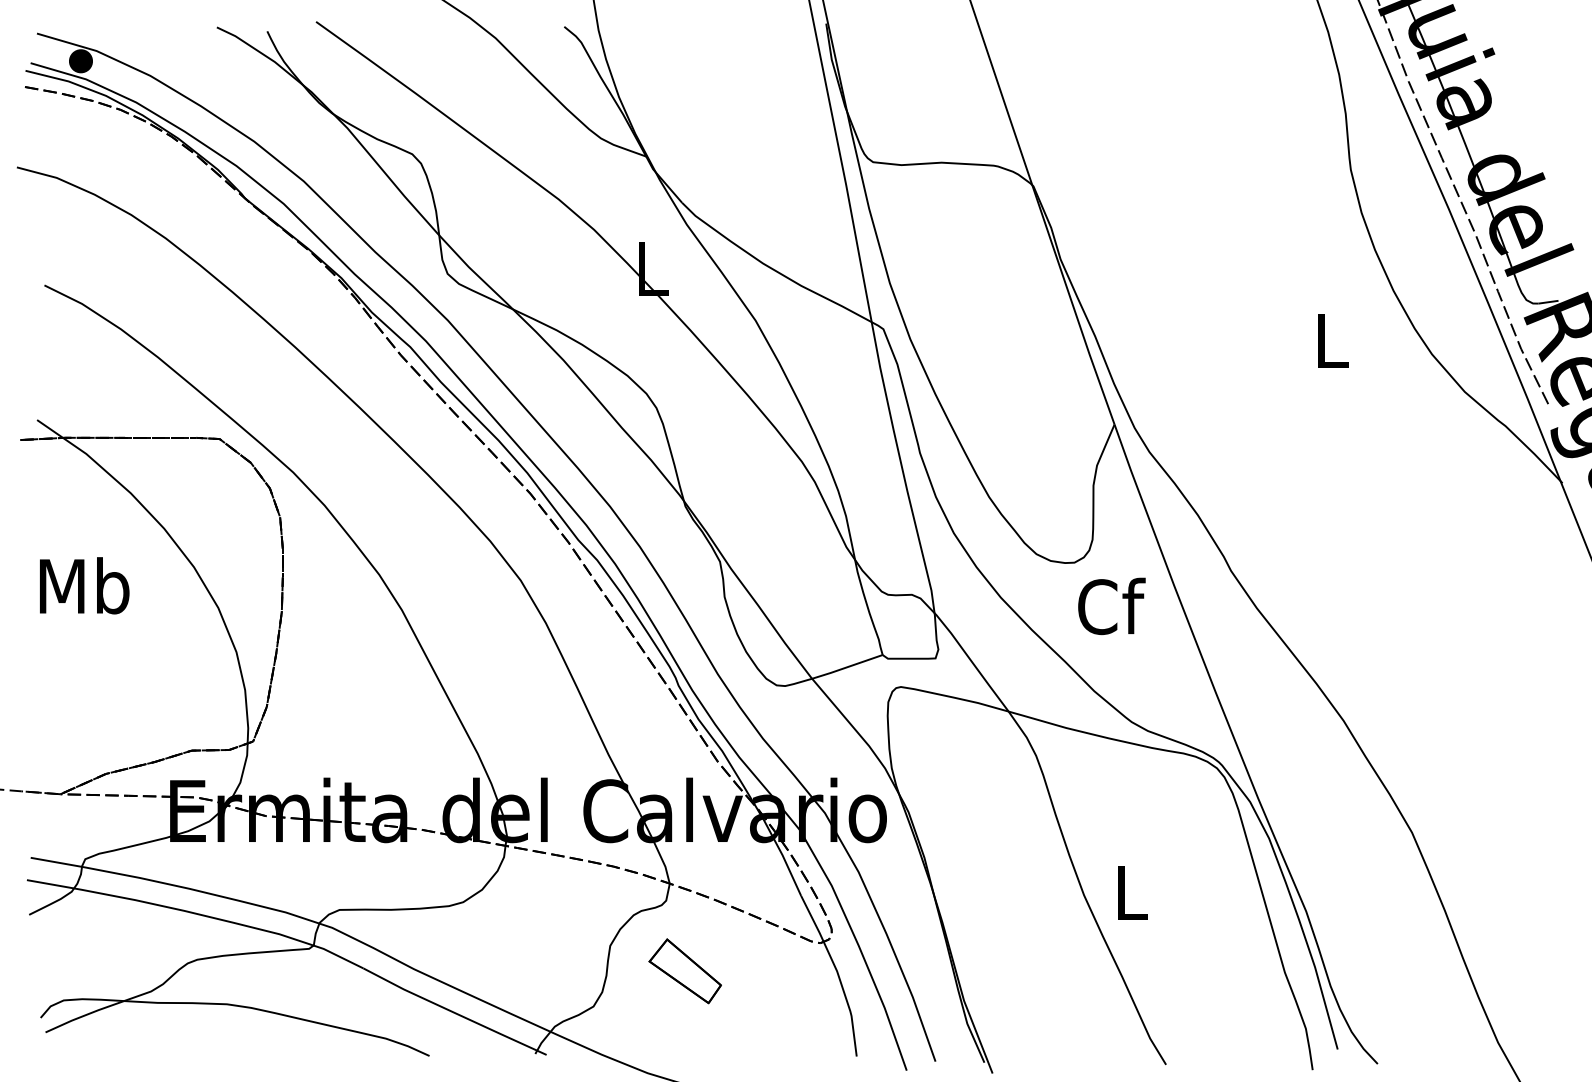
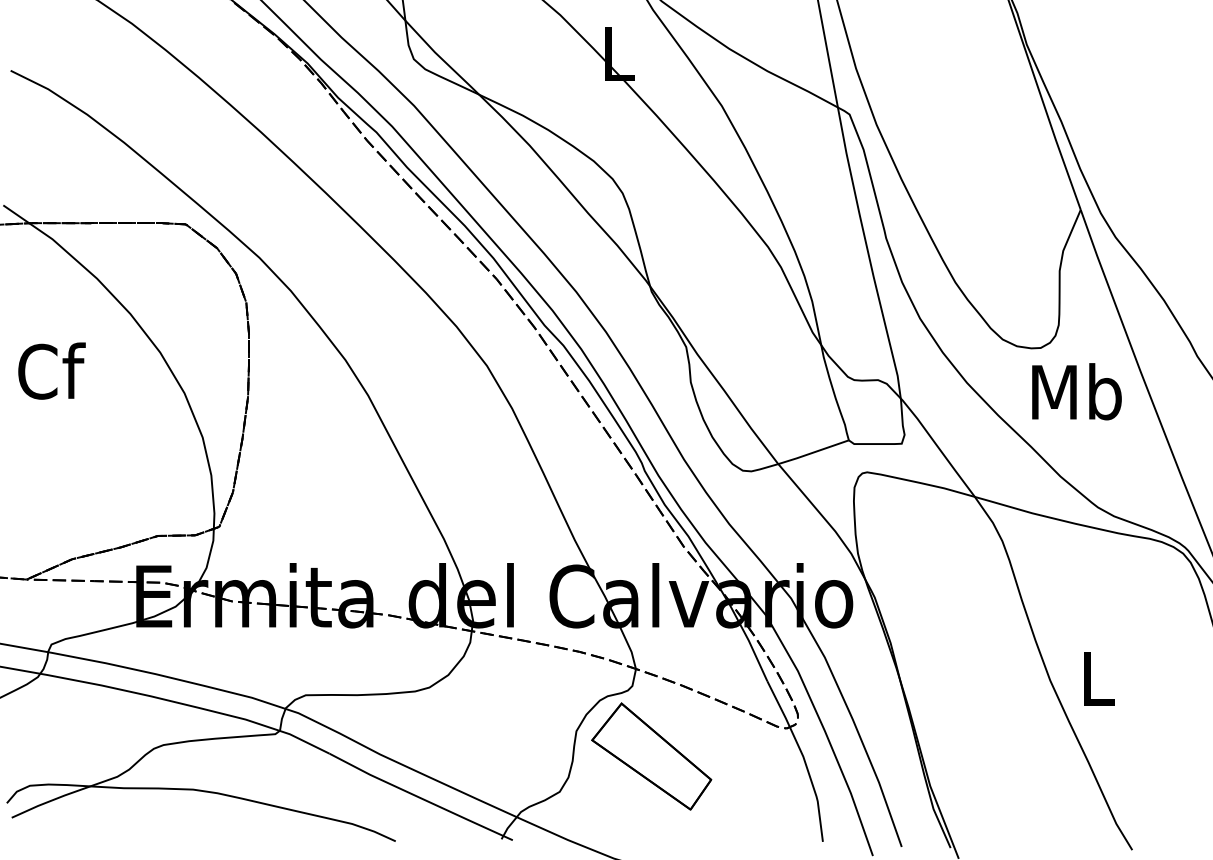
text: (84, 585) -> (50, 370), Mb -> Cf
text: (1110, 606) -> (1076, 391), Cf -> Mb
part: (684, 971) -> (650, 756), size x1.67

